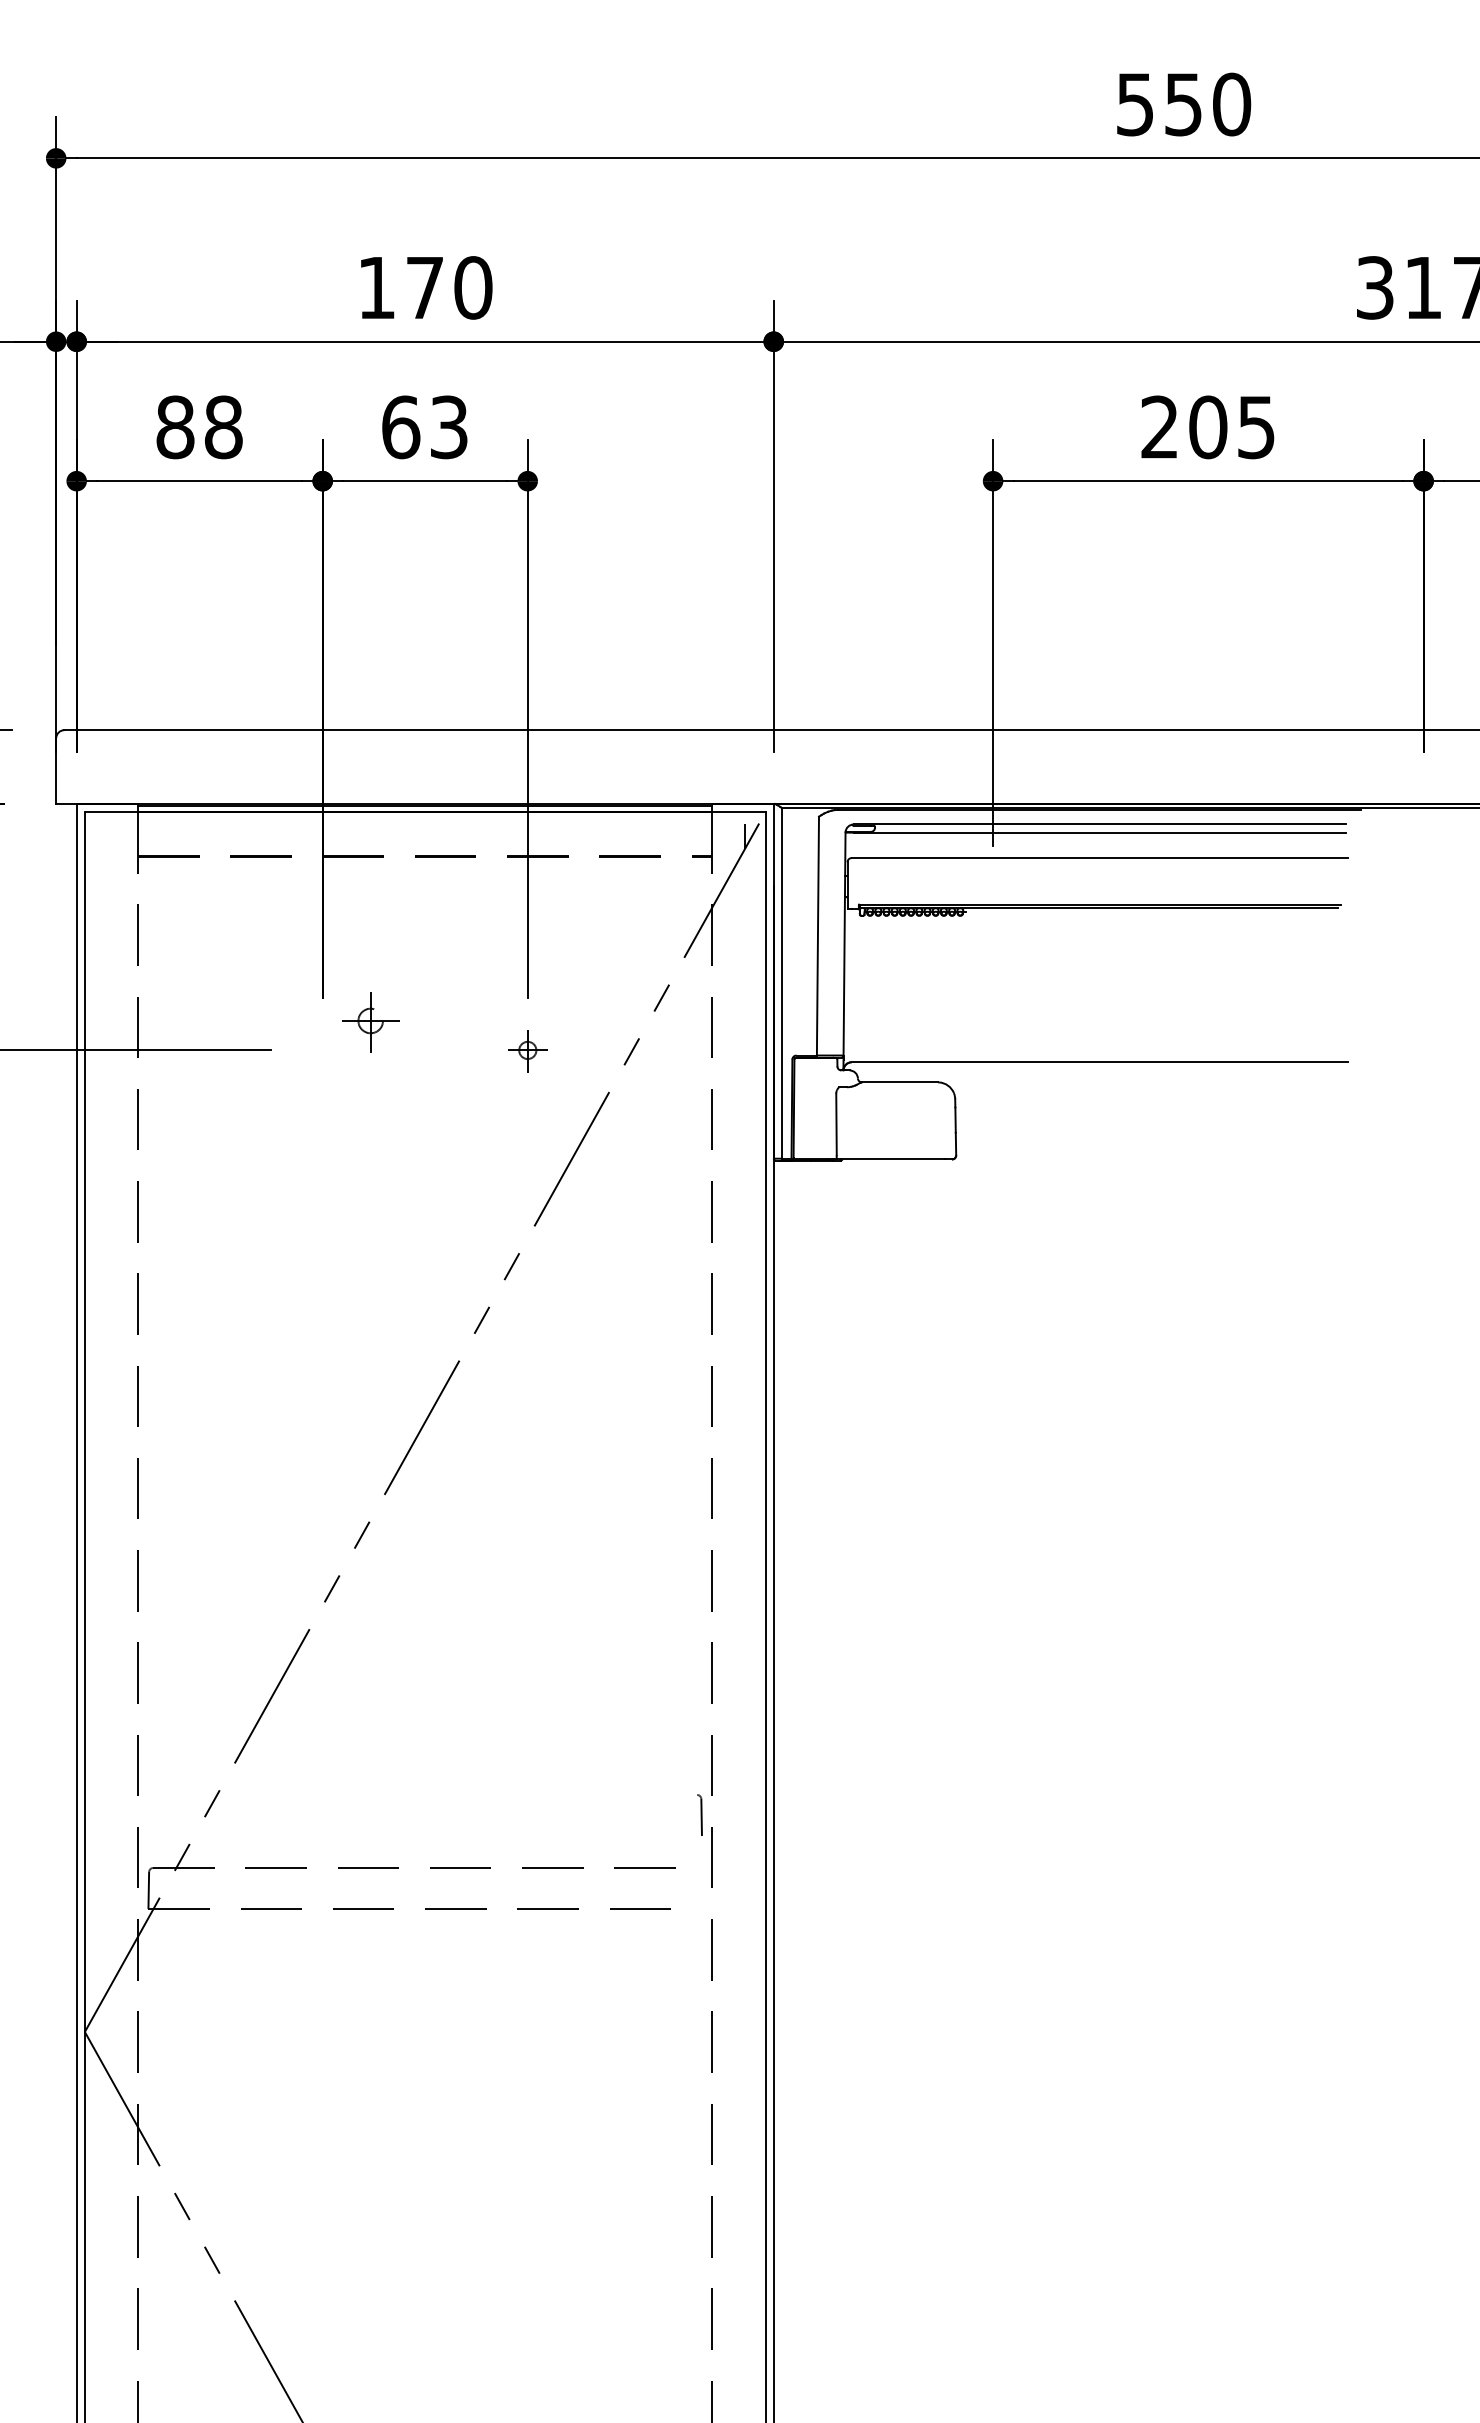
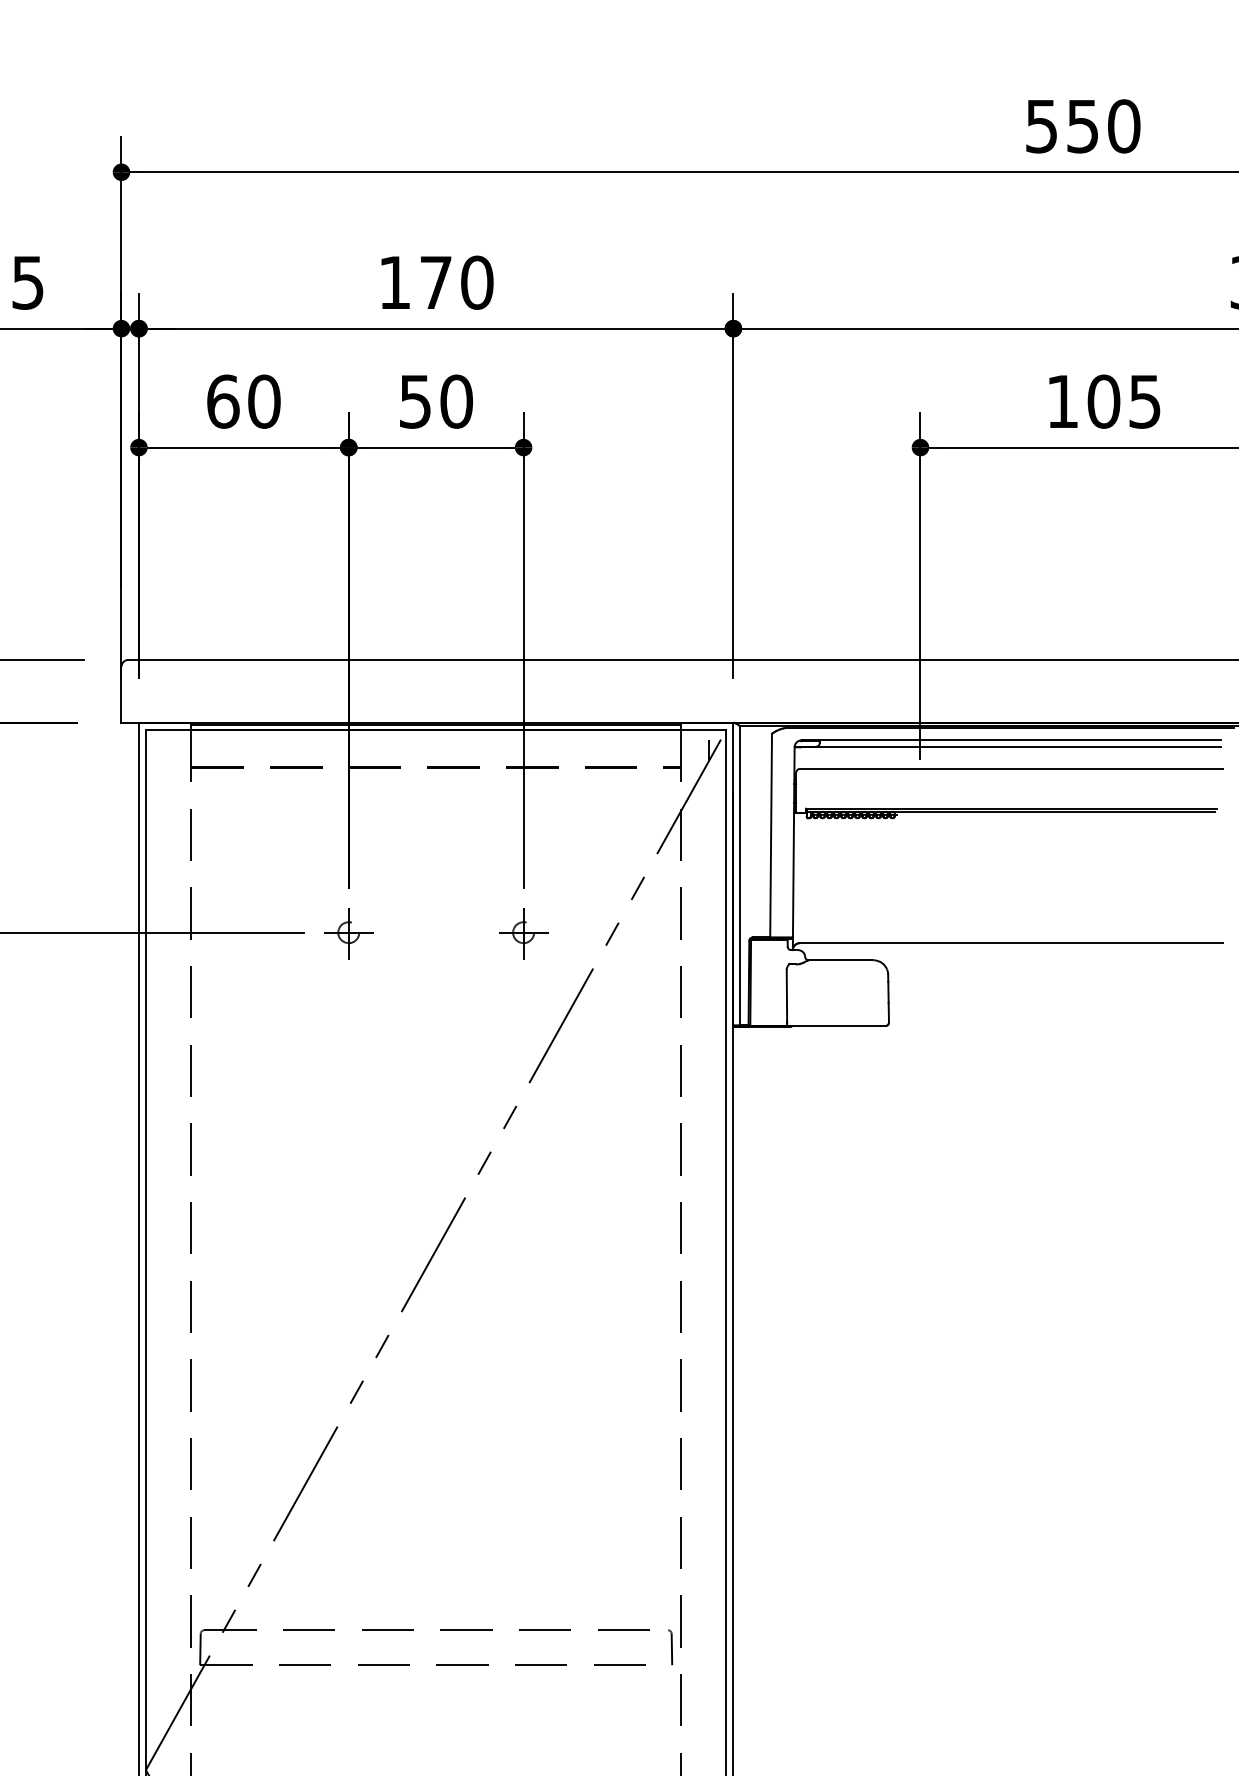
text: (1159, 426) -> (1062, 400), 205 -> 105
text: (199, 427) -> (243, 401), 88 -> 60
text: (425, 427) -> (436, 401), 63 -> 50
part: (370, 1022) -> (348, 933), moved
part: (527, 1051) -> (523, 933), size x1.43
part: (699, 1814) -> (670, 1646), moved

